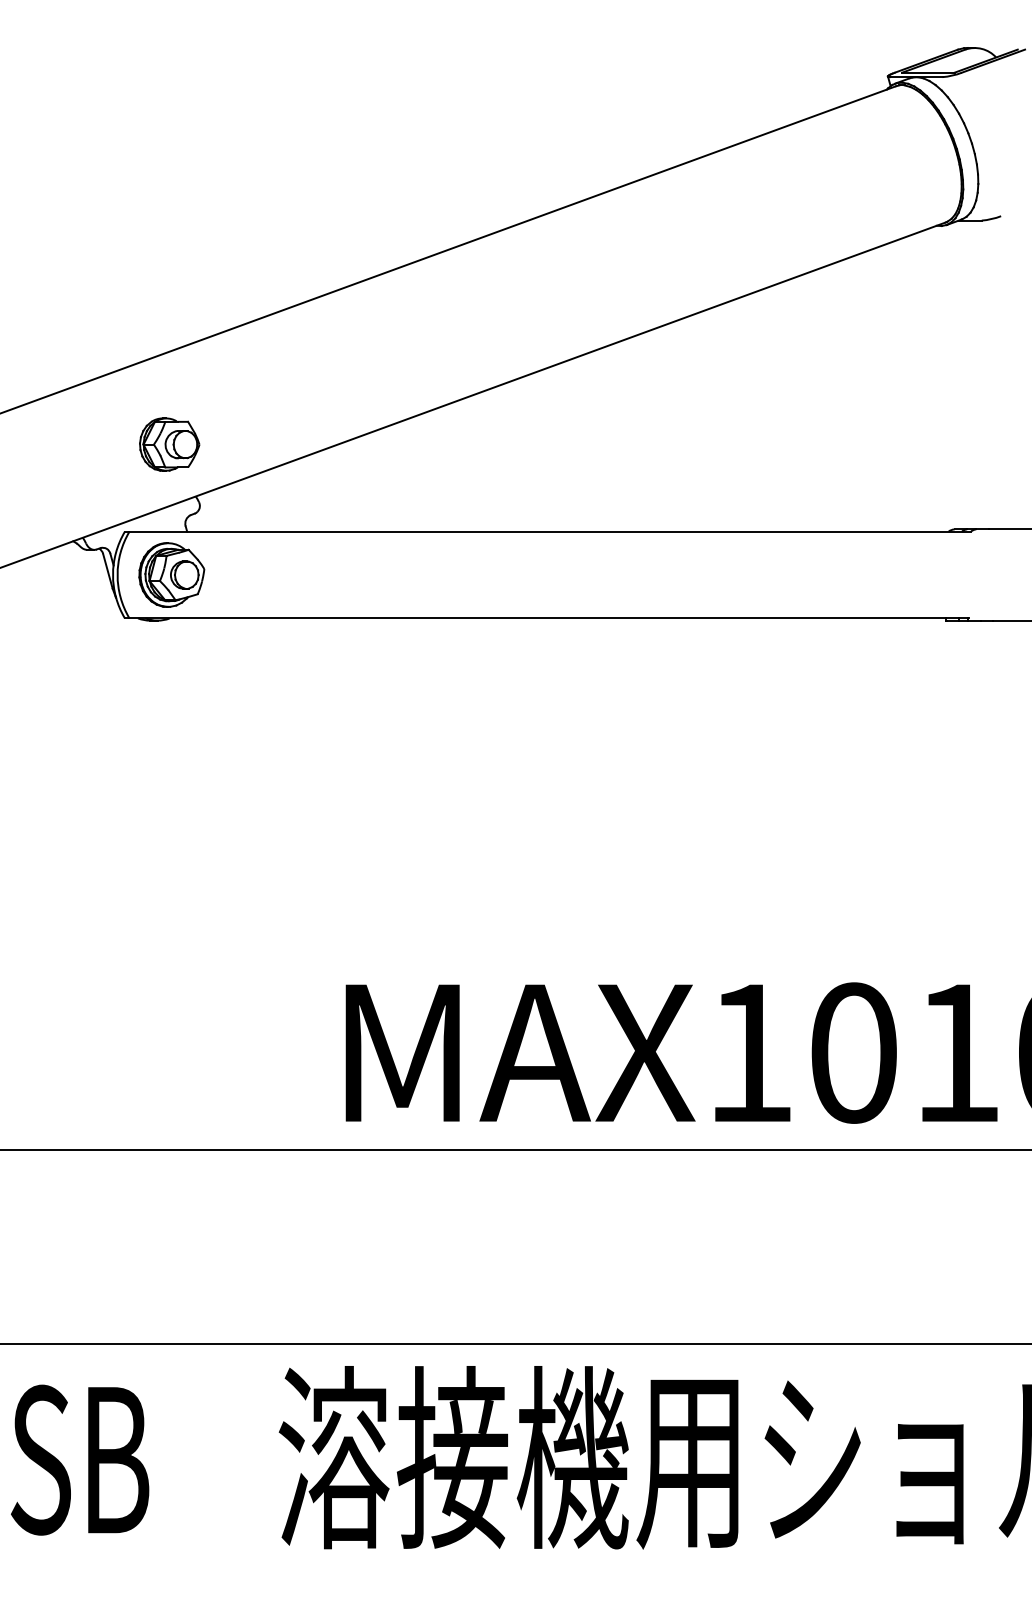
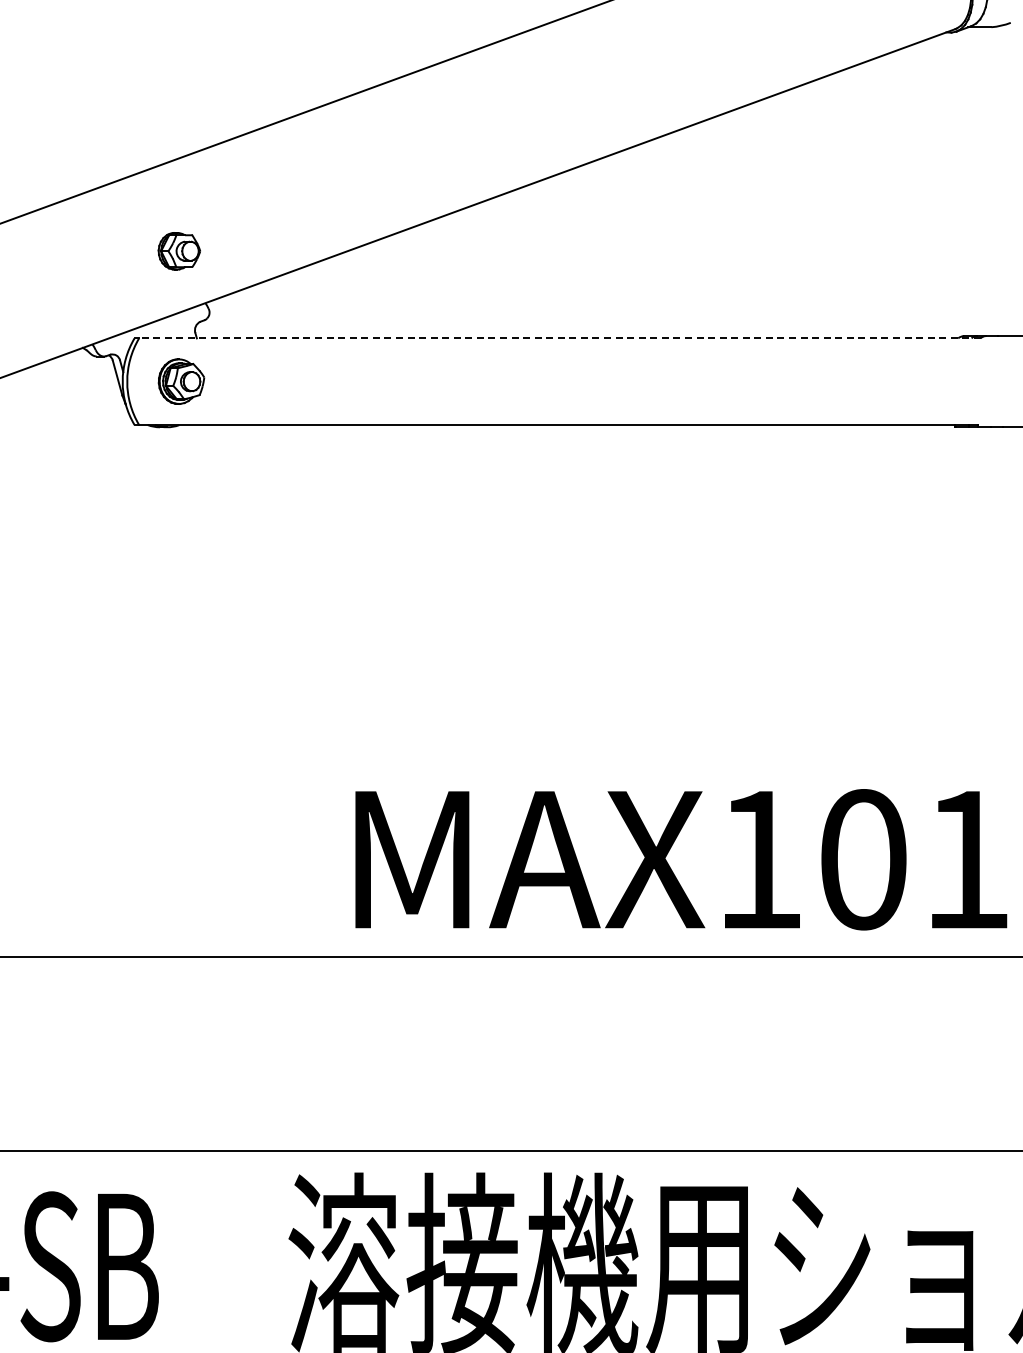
part: (169, 444) -> (179, 251), size x0.7
line: (550, 531) -> (560, 338), solid -> dashed
part: (171, 574) -> (181, 381), size x0.7

